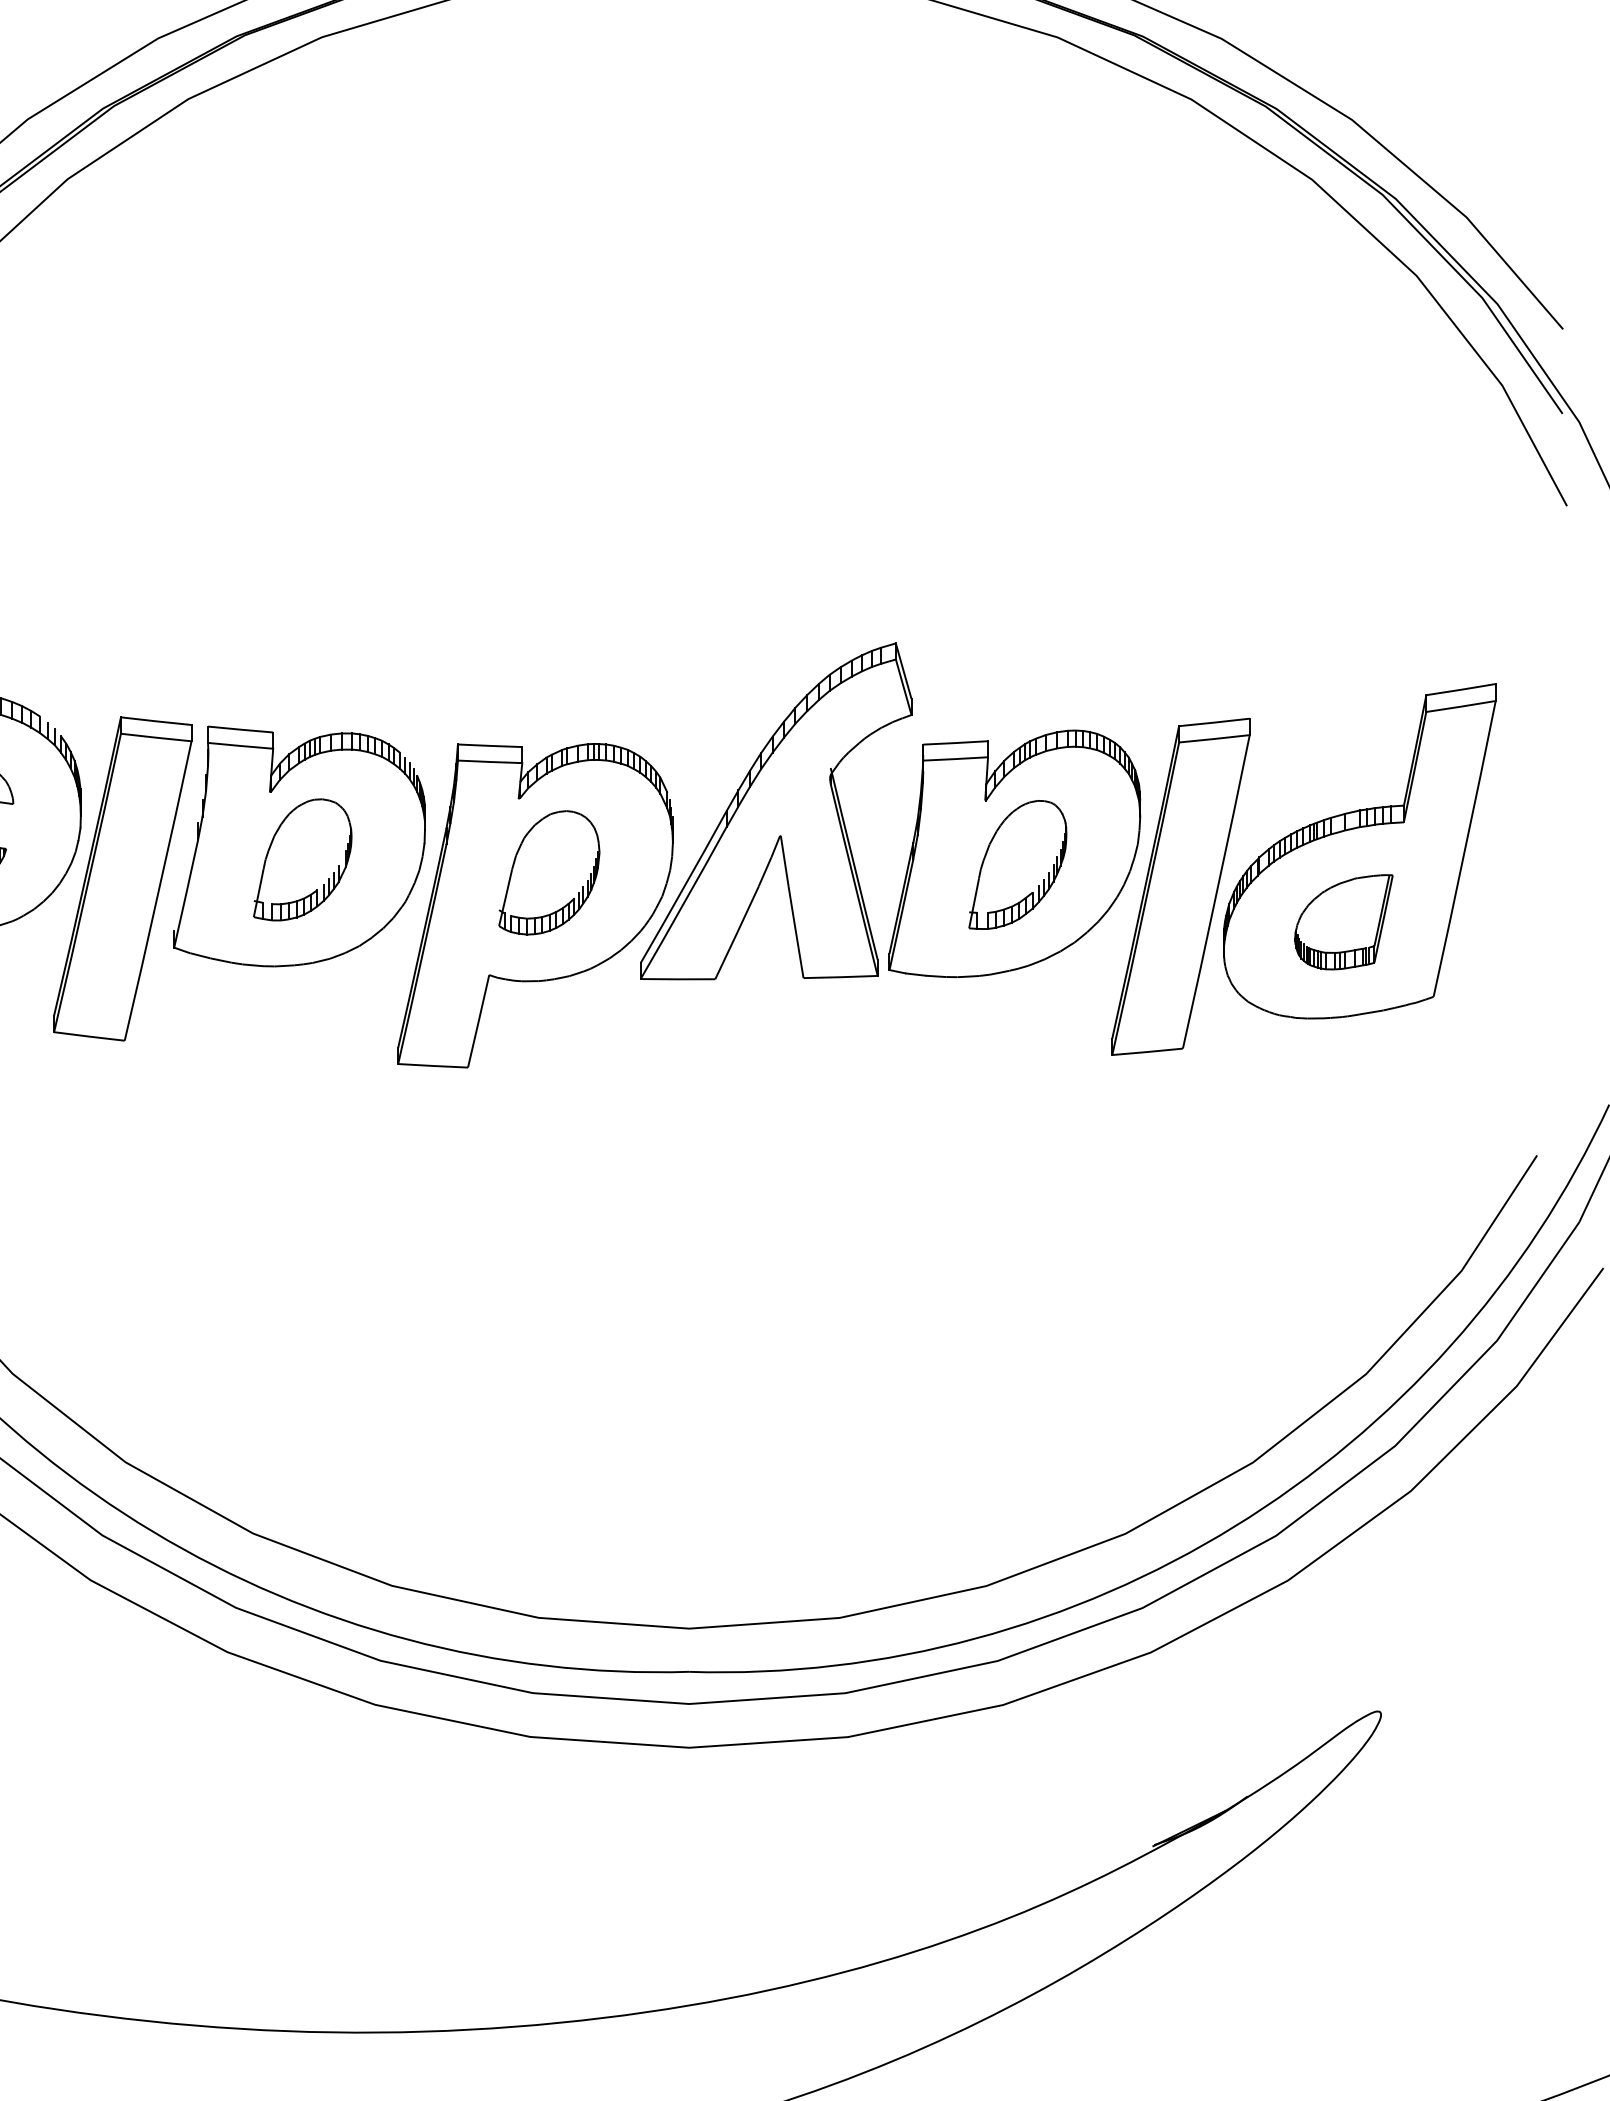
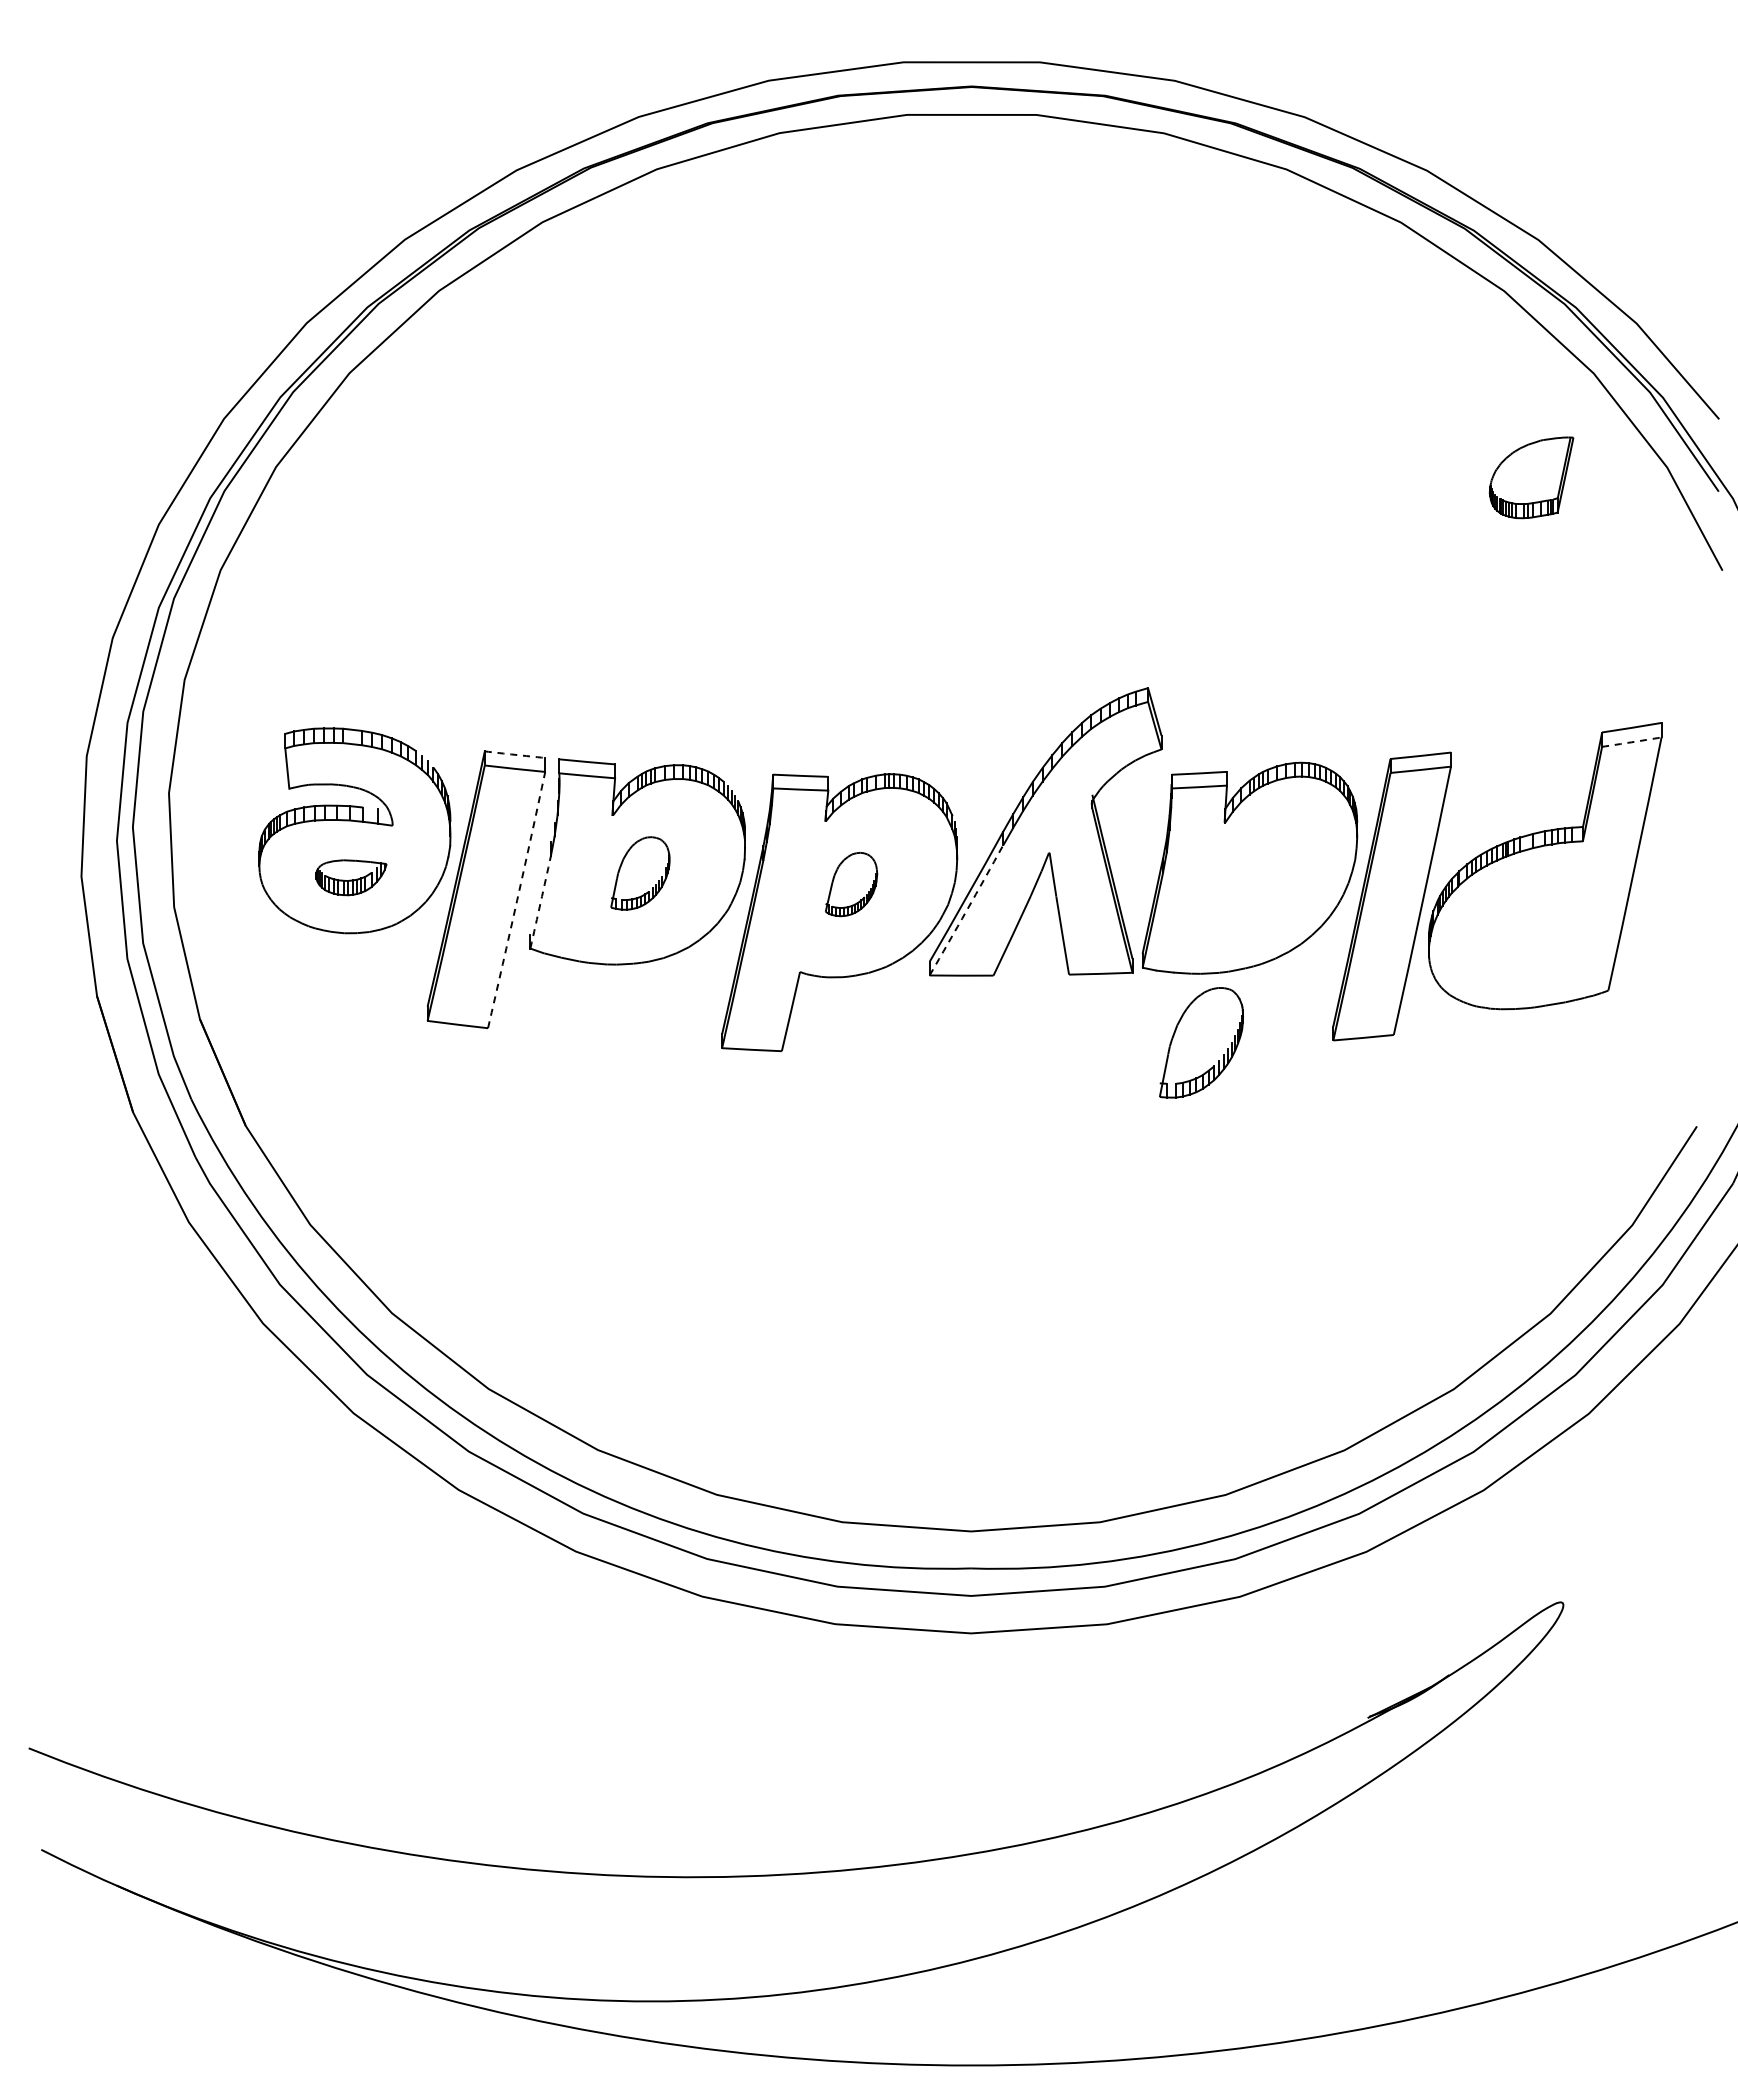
arc: (1460, 706) -> (1631, 742), solid -> dashed
arc: (156, 720) -> (515, 754), solid -> dashed
part: (302, 859) -> (640, 873), size x0.7
part: (1017, 864) -> (1201, 1042), moved
part: (549, 872) -> (851, 884), size x0.6
arc: (159, 891) -> (517, 900), solid -> dashed
arc: (186, 893) -> (540, 902), solid -> dashed
arc: (683, 903) -> (966, 910), solid -> dashed
part: (1343, 921) -> (1531, 477), moved

